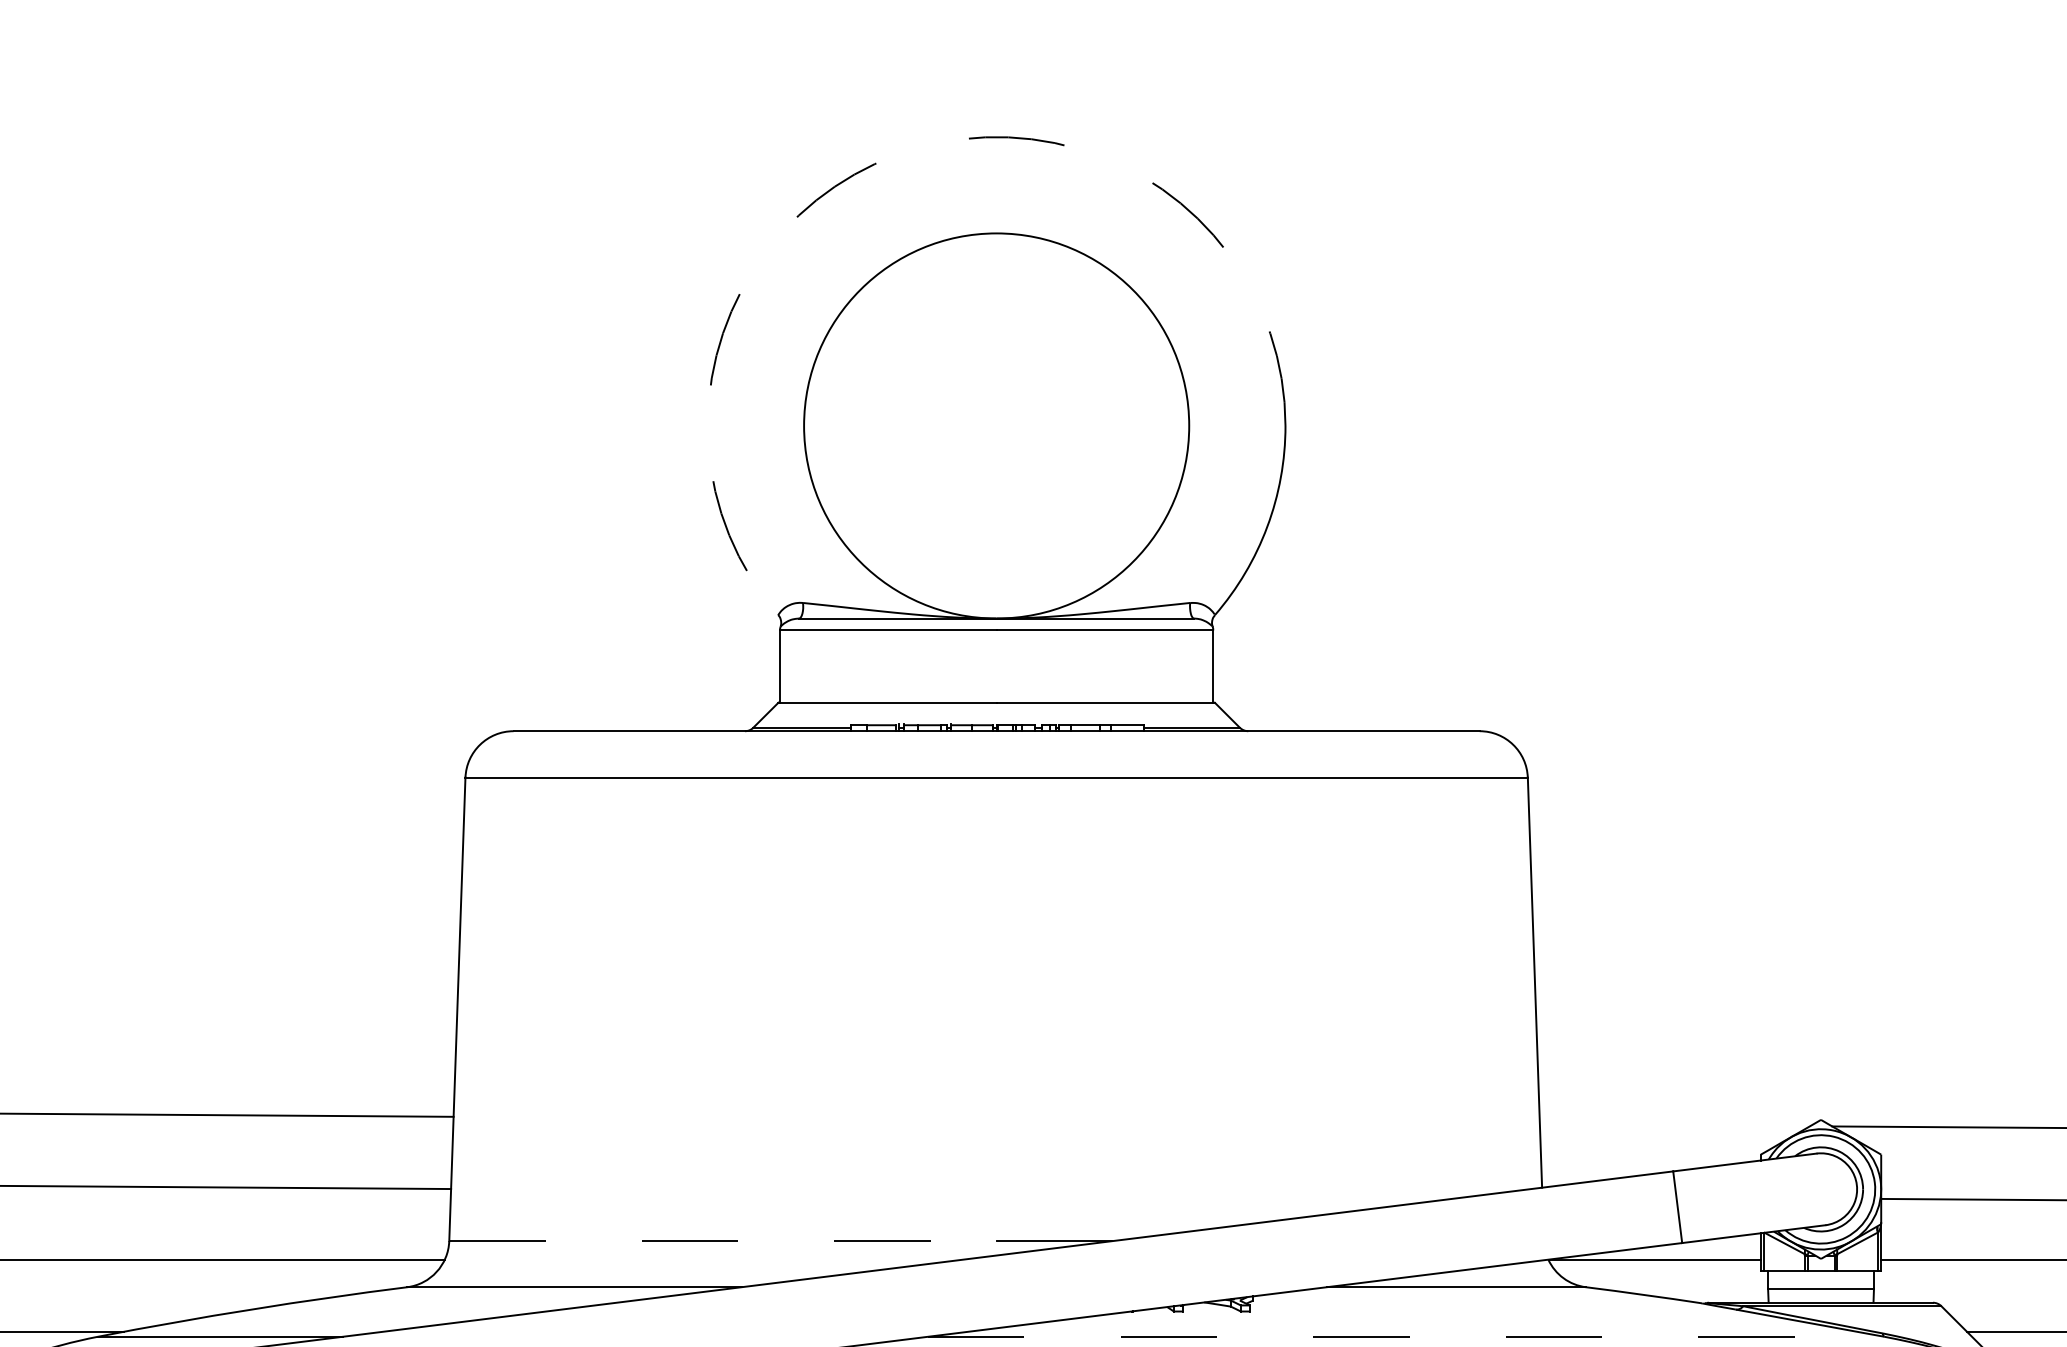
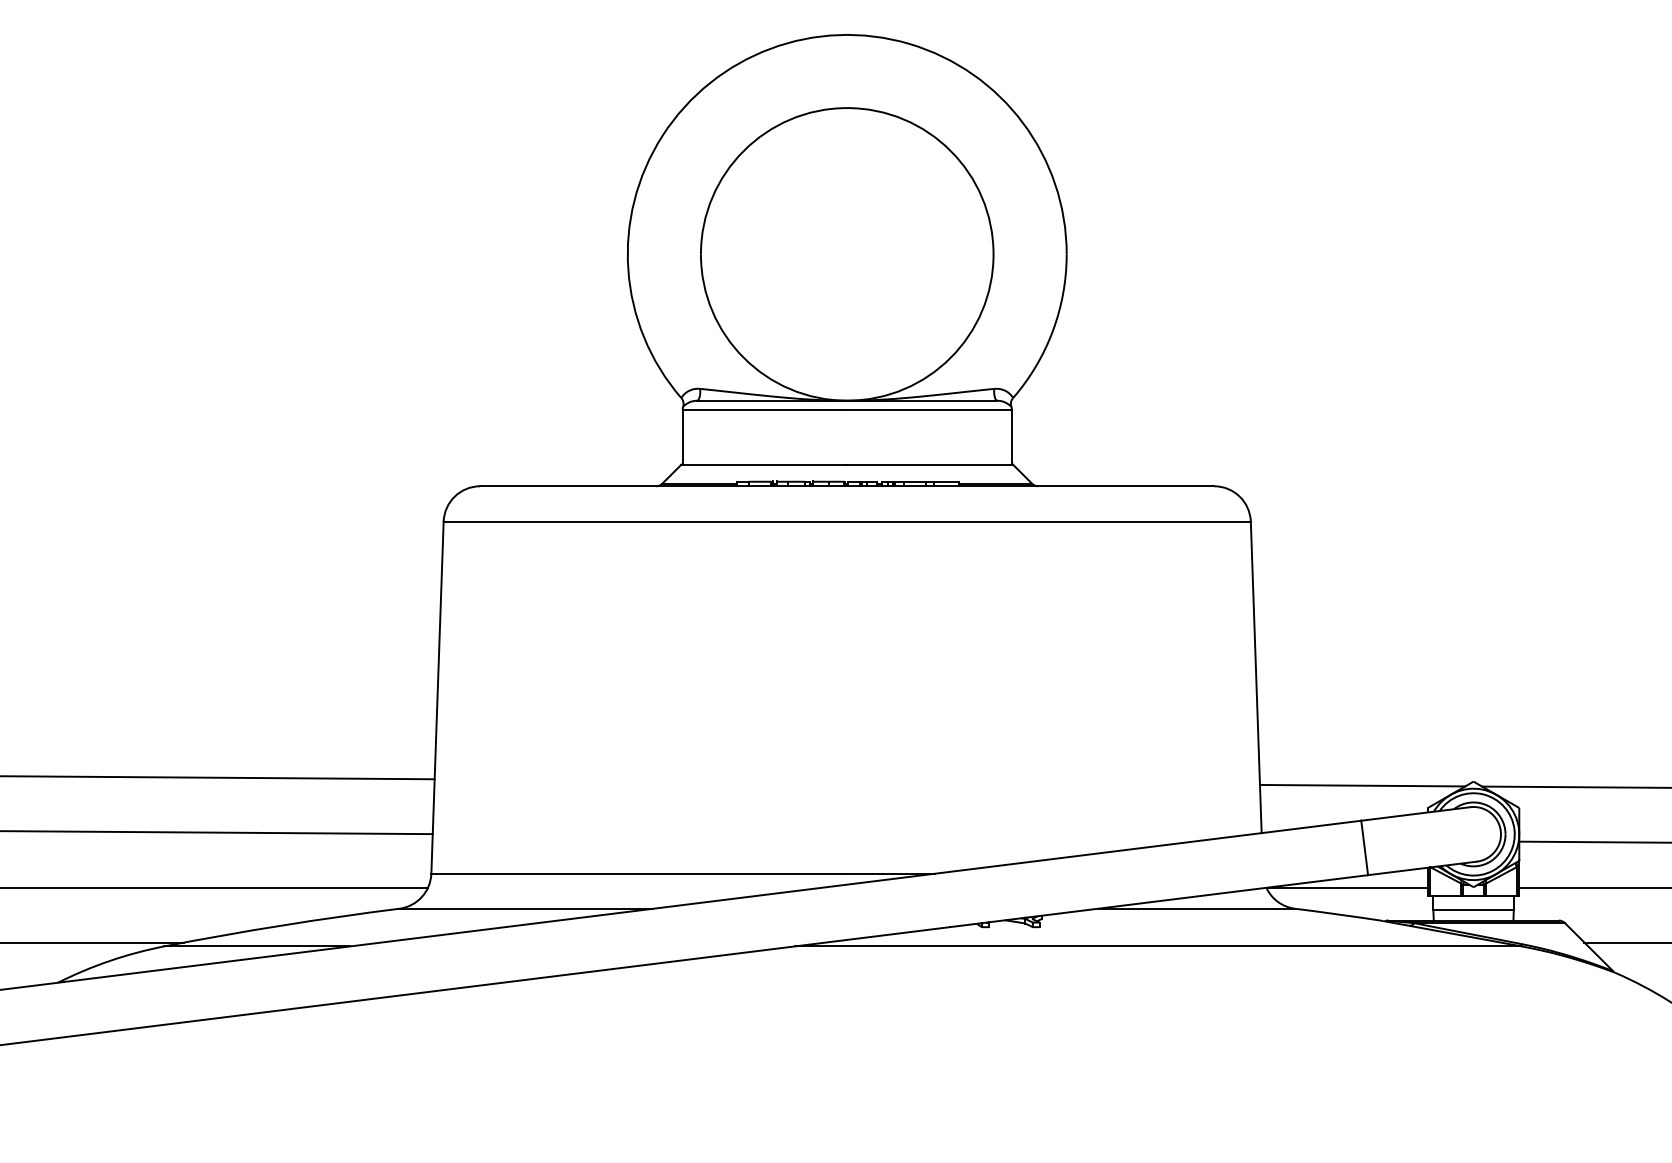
arc: (895, 154) -> (770, 48), dashed -> solid
line: (1674, 1125) -> (1362, 785), added
line: (723, 1240) -> (639, 873), dashed -> solid
line: (1406, 1336) -> (1158, 946), dashed -> solid

